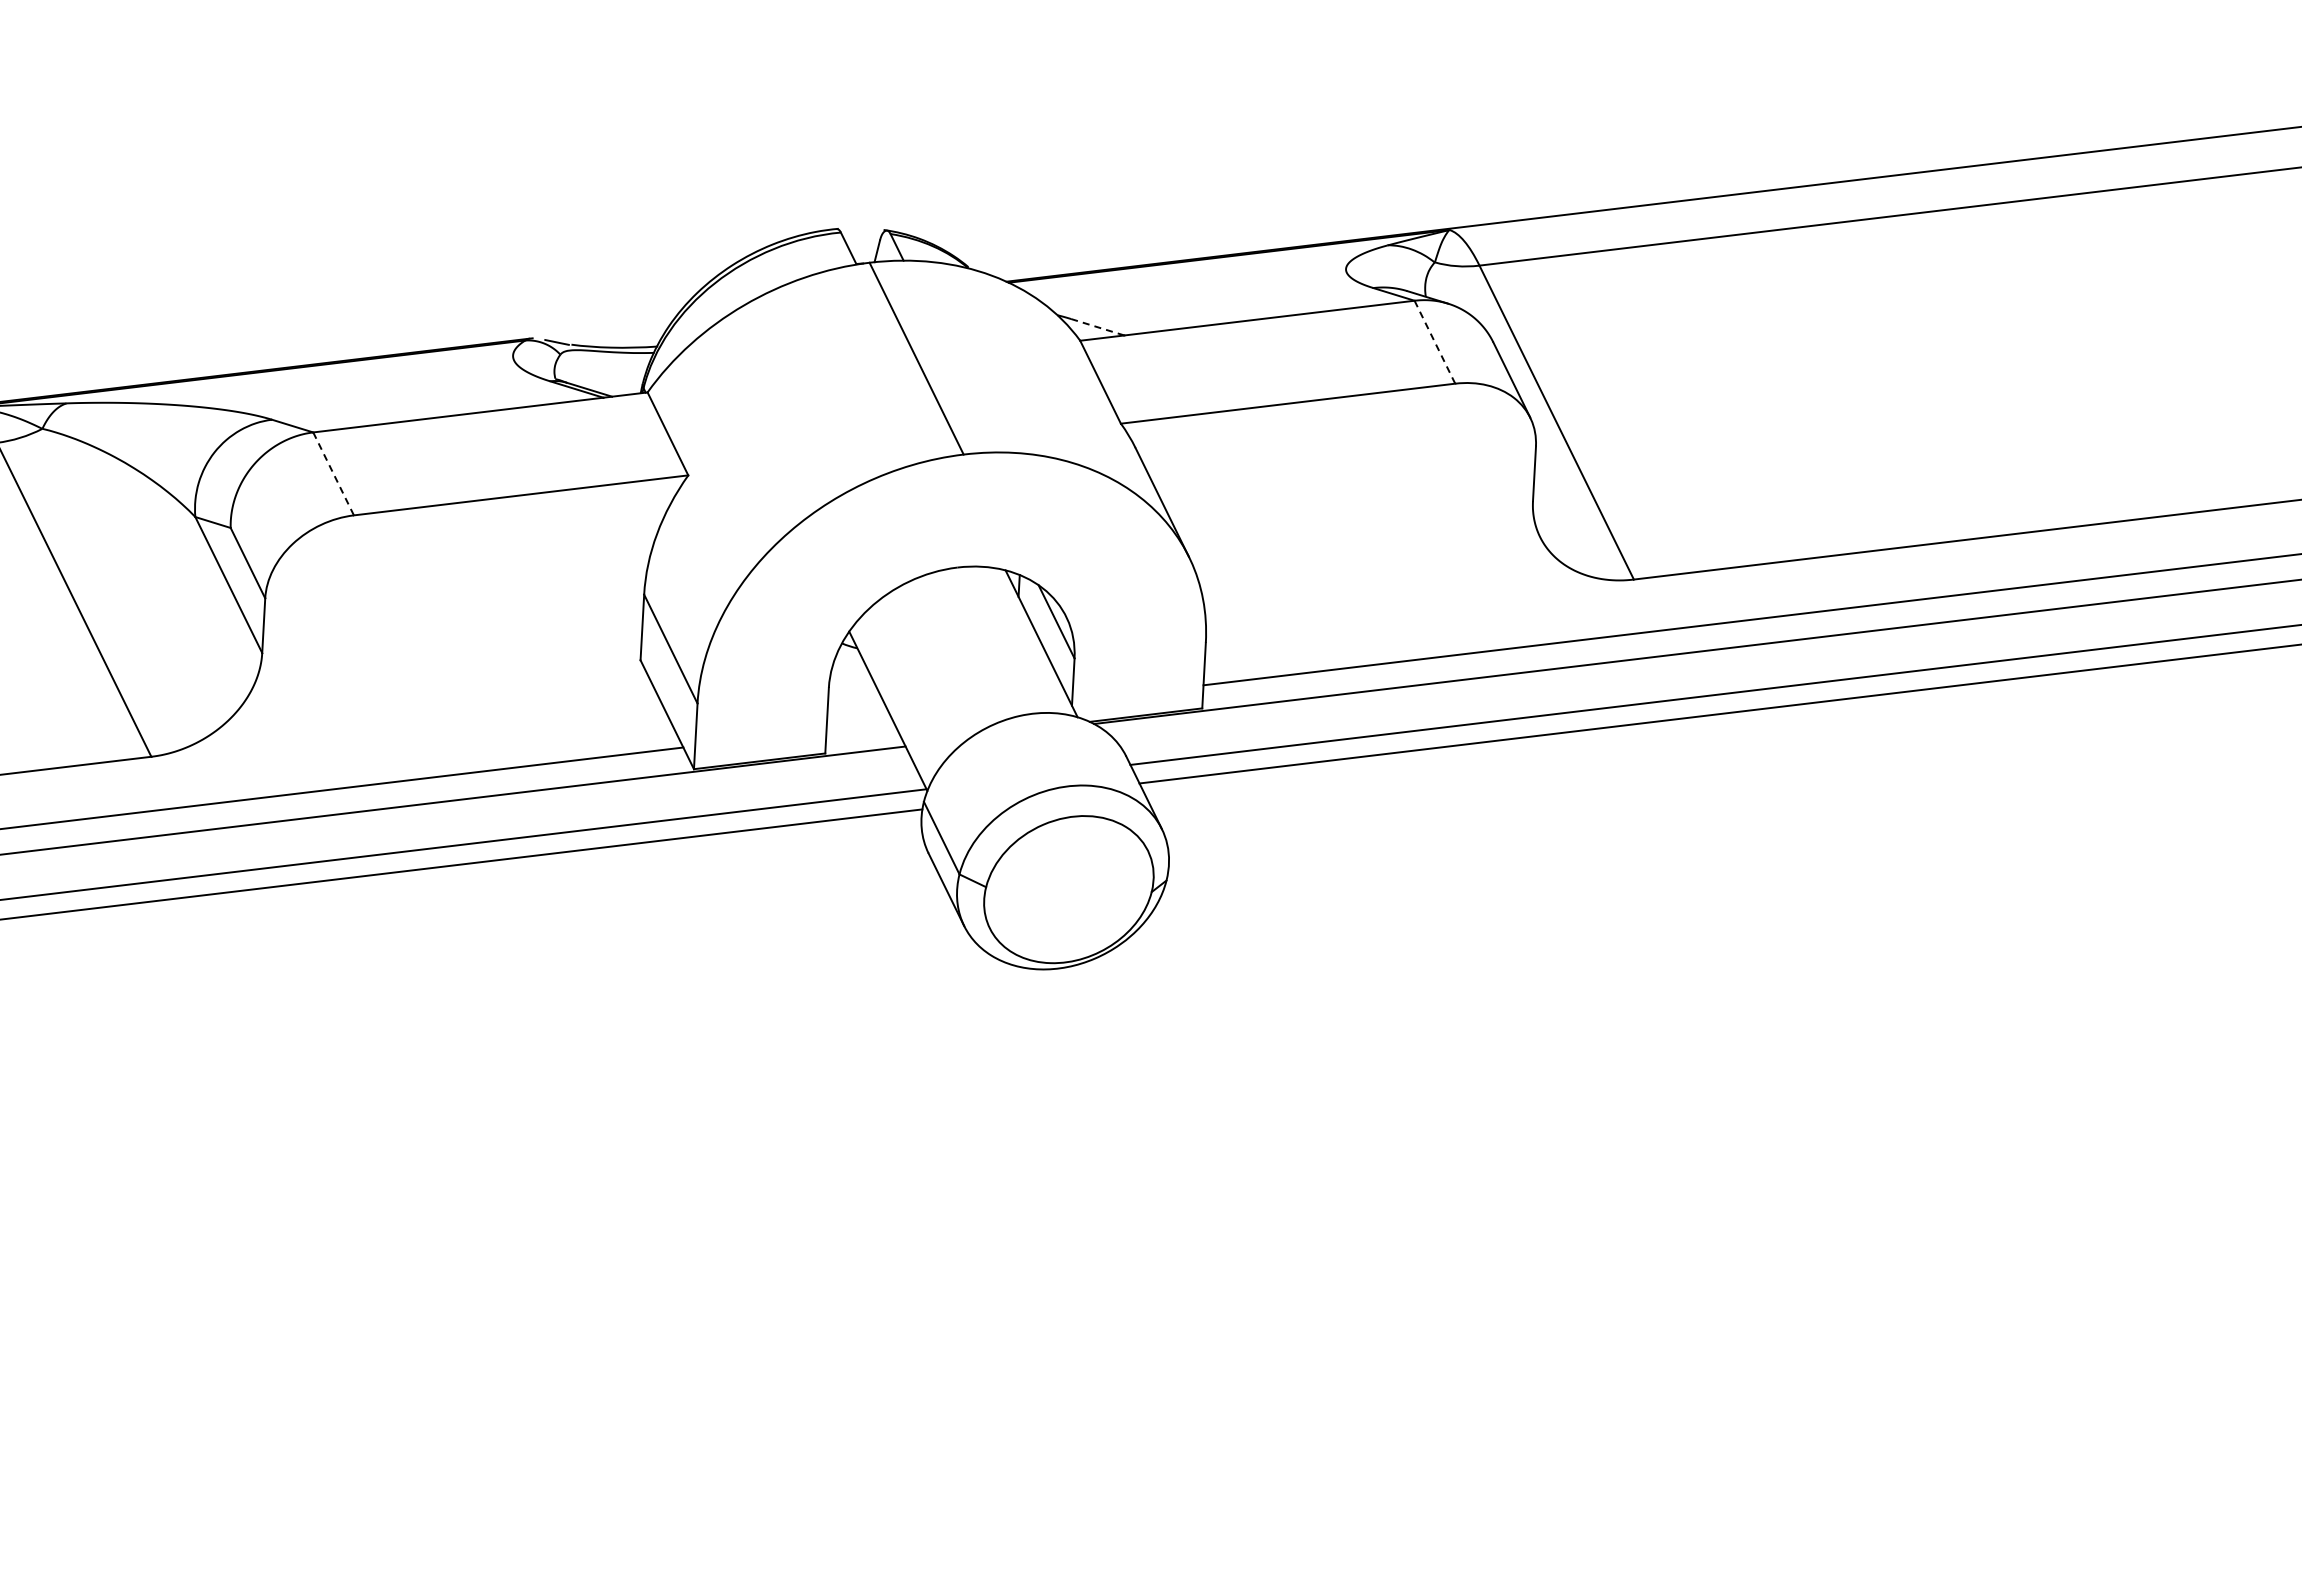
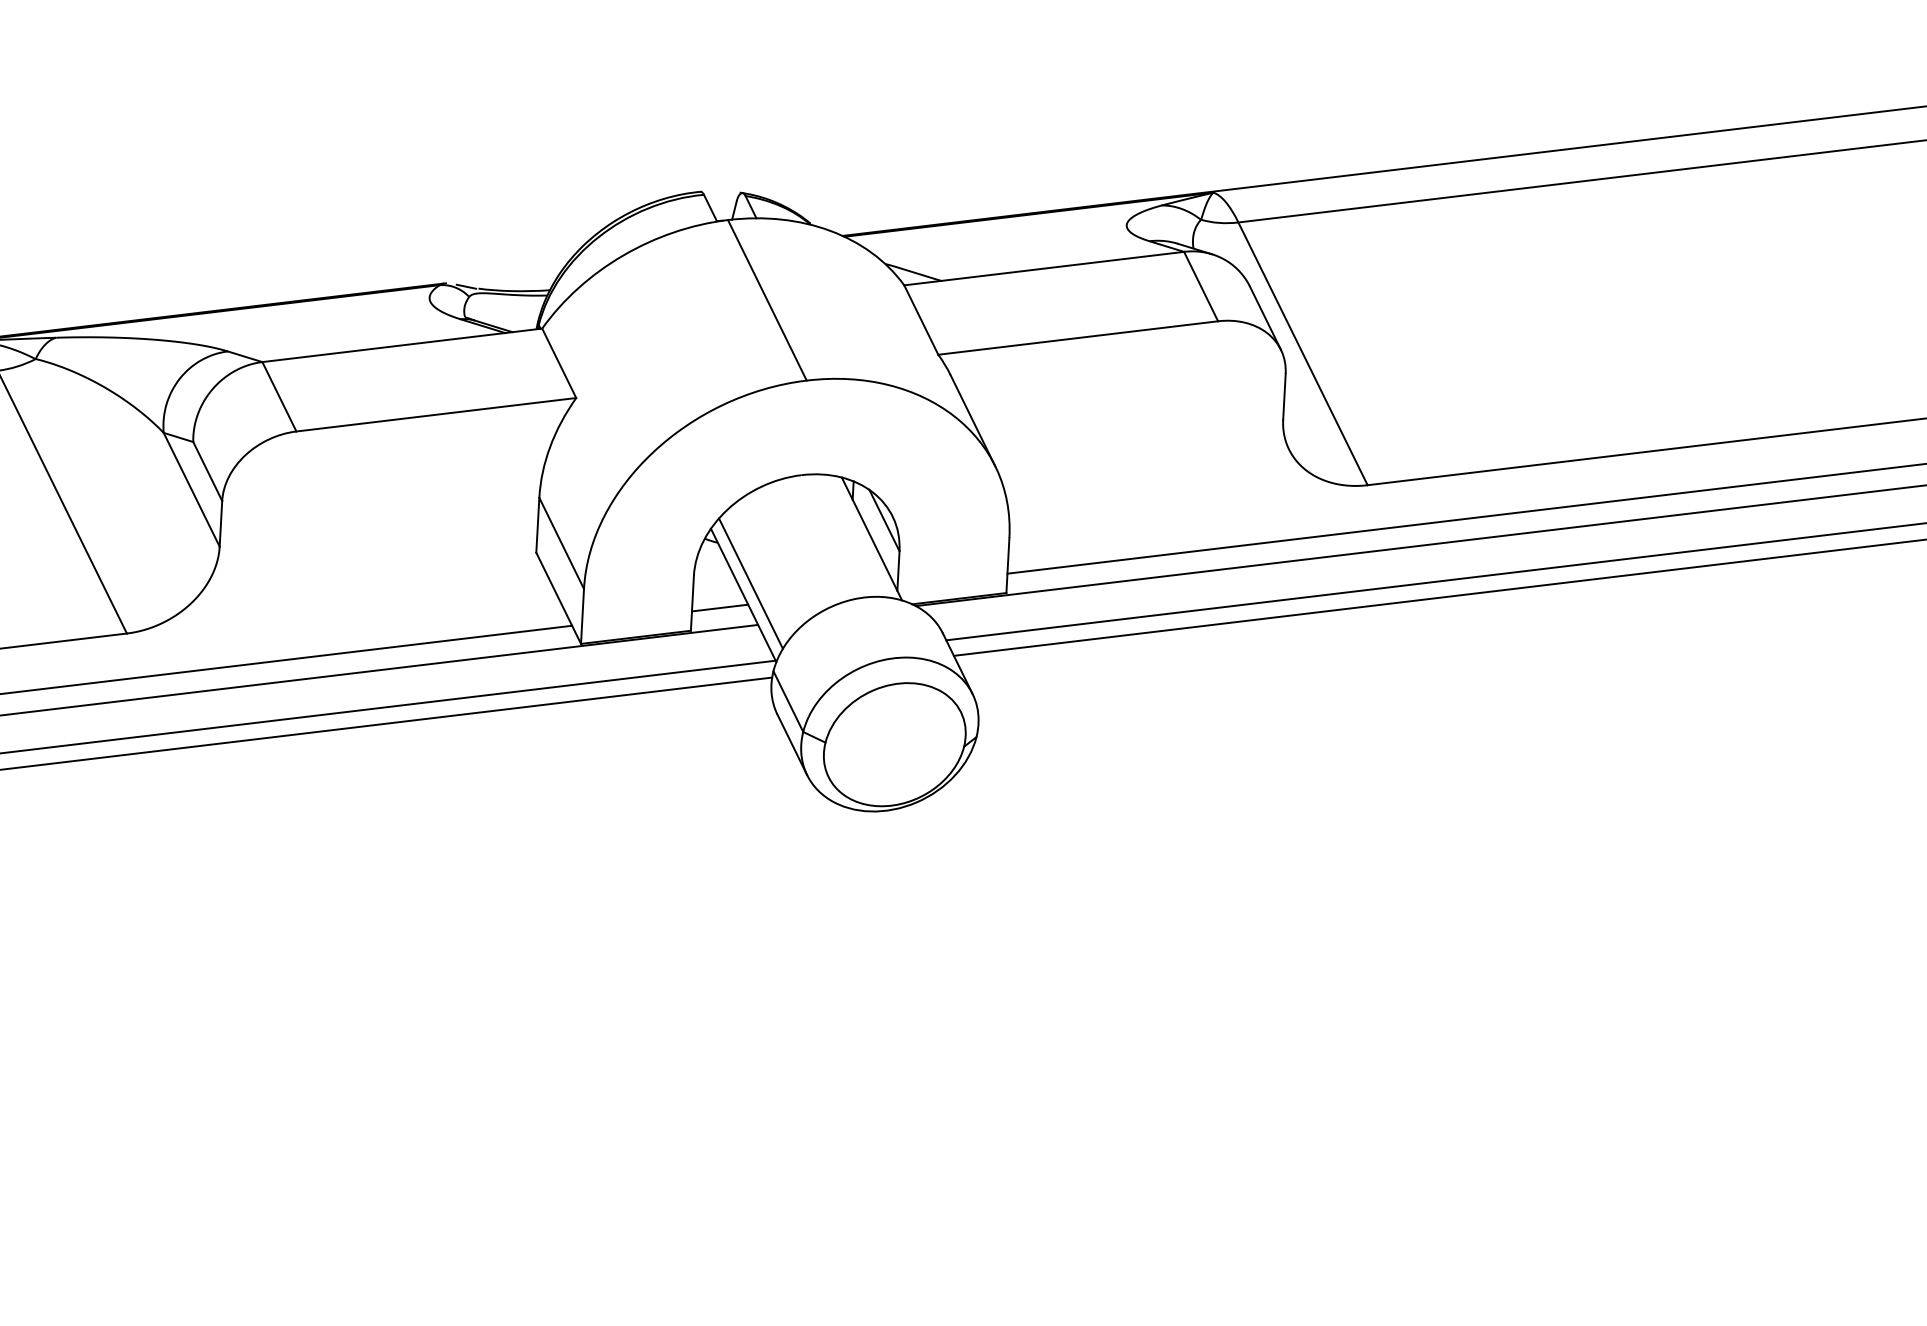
line: (1097, 327) -> (918, 274), dashed -> solid
line: (1434, 341) -> (1200, 285), dashed -> solid
line: (333, 474) -> (279, 397), dashed -> solid
line: (896, 696) -> (750, 583), added
line: (859, 726) -> (719, 608), added

